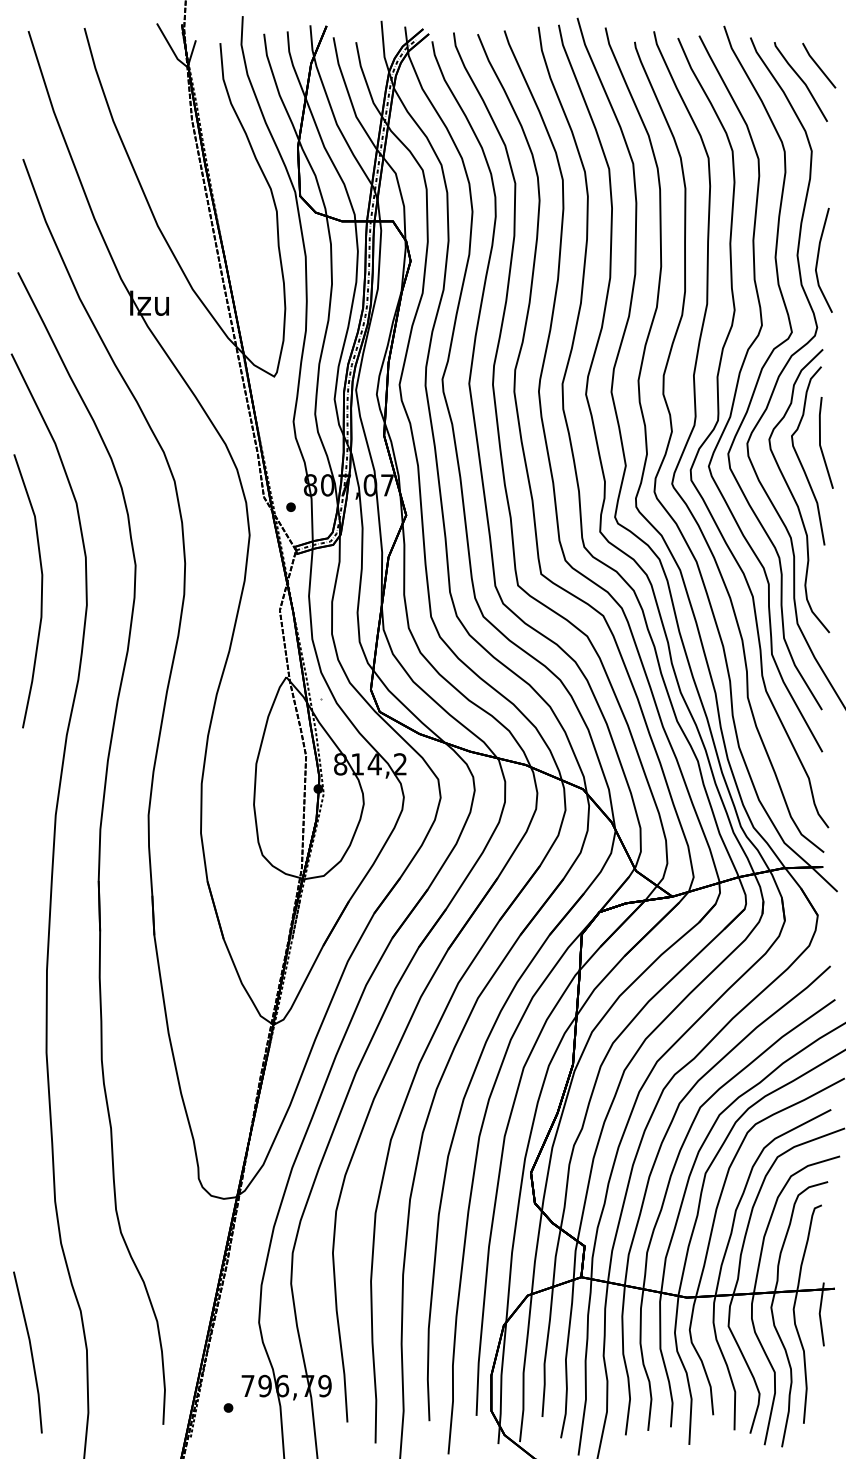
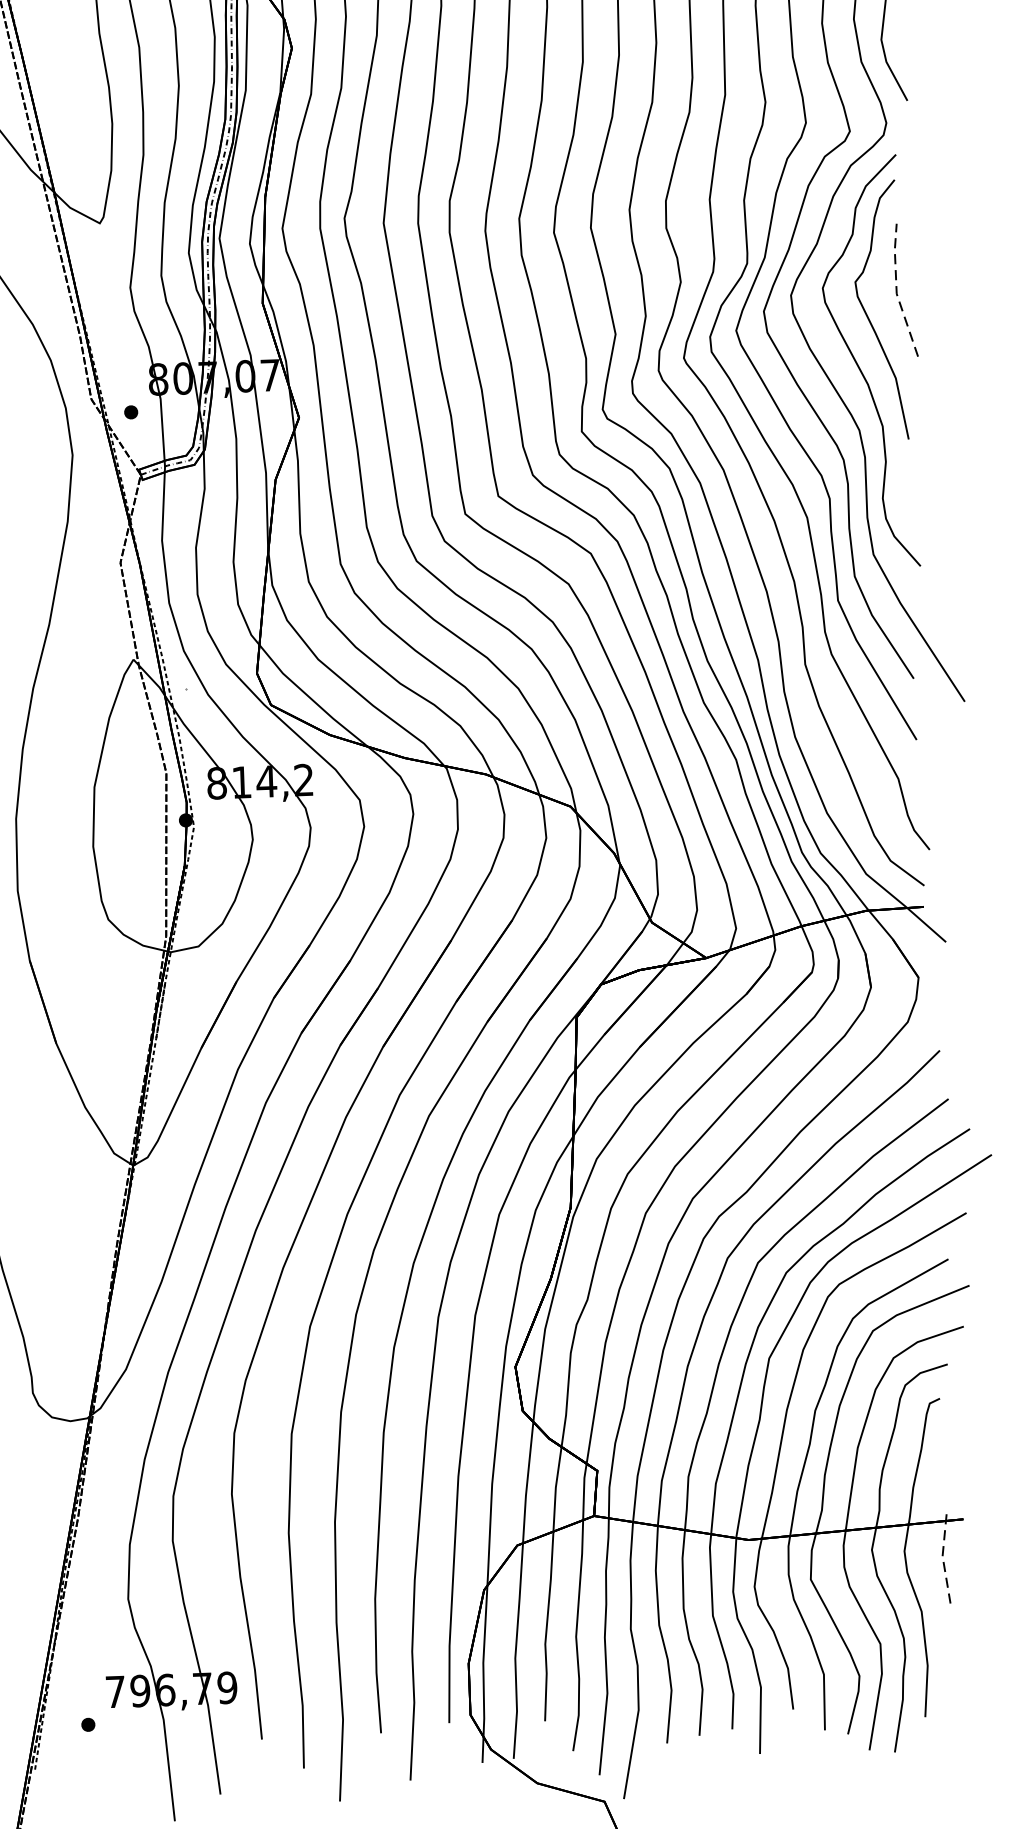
line: (820, 443) -> (897, 291), solid -> dashed
line: (819, 1313) -> (942, 1556), solid -> dashed

